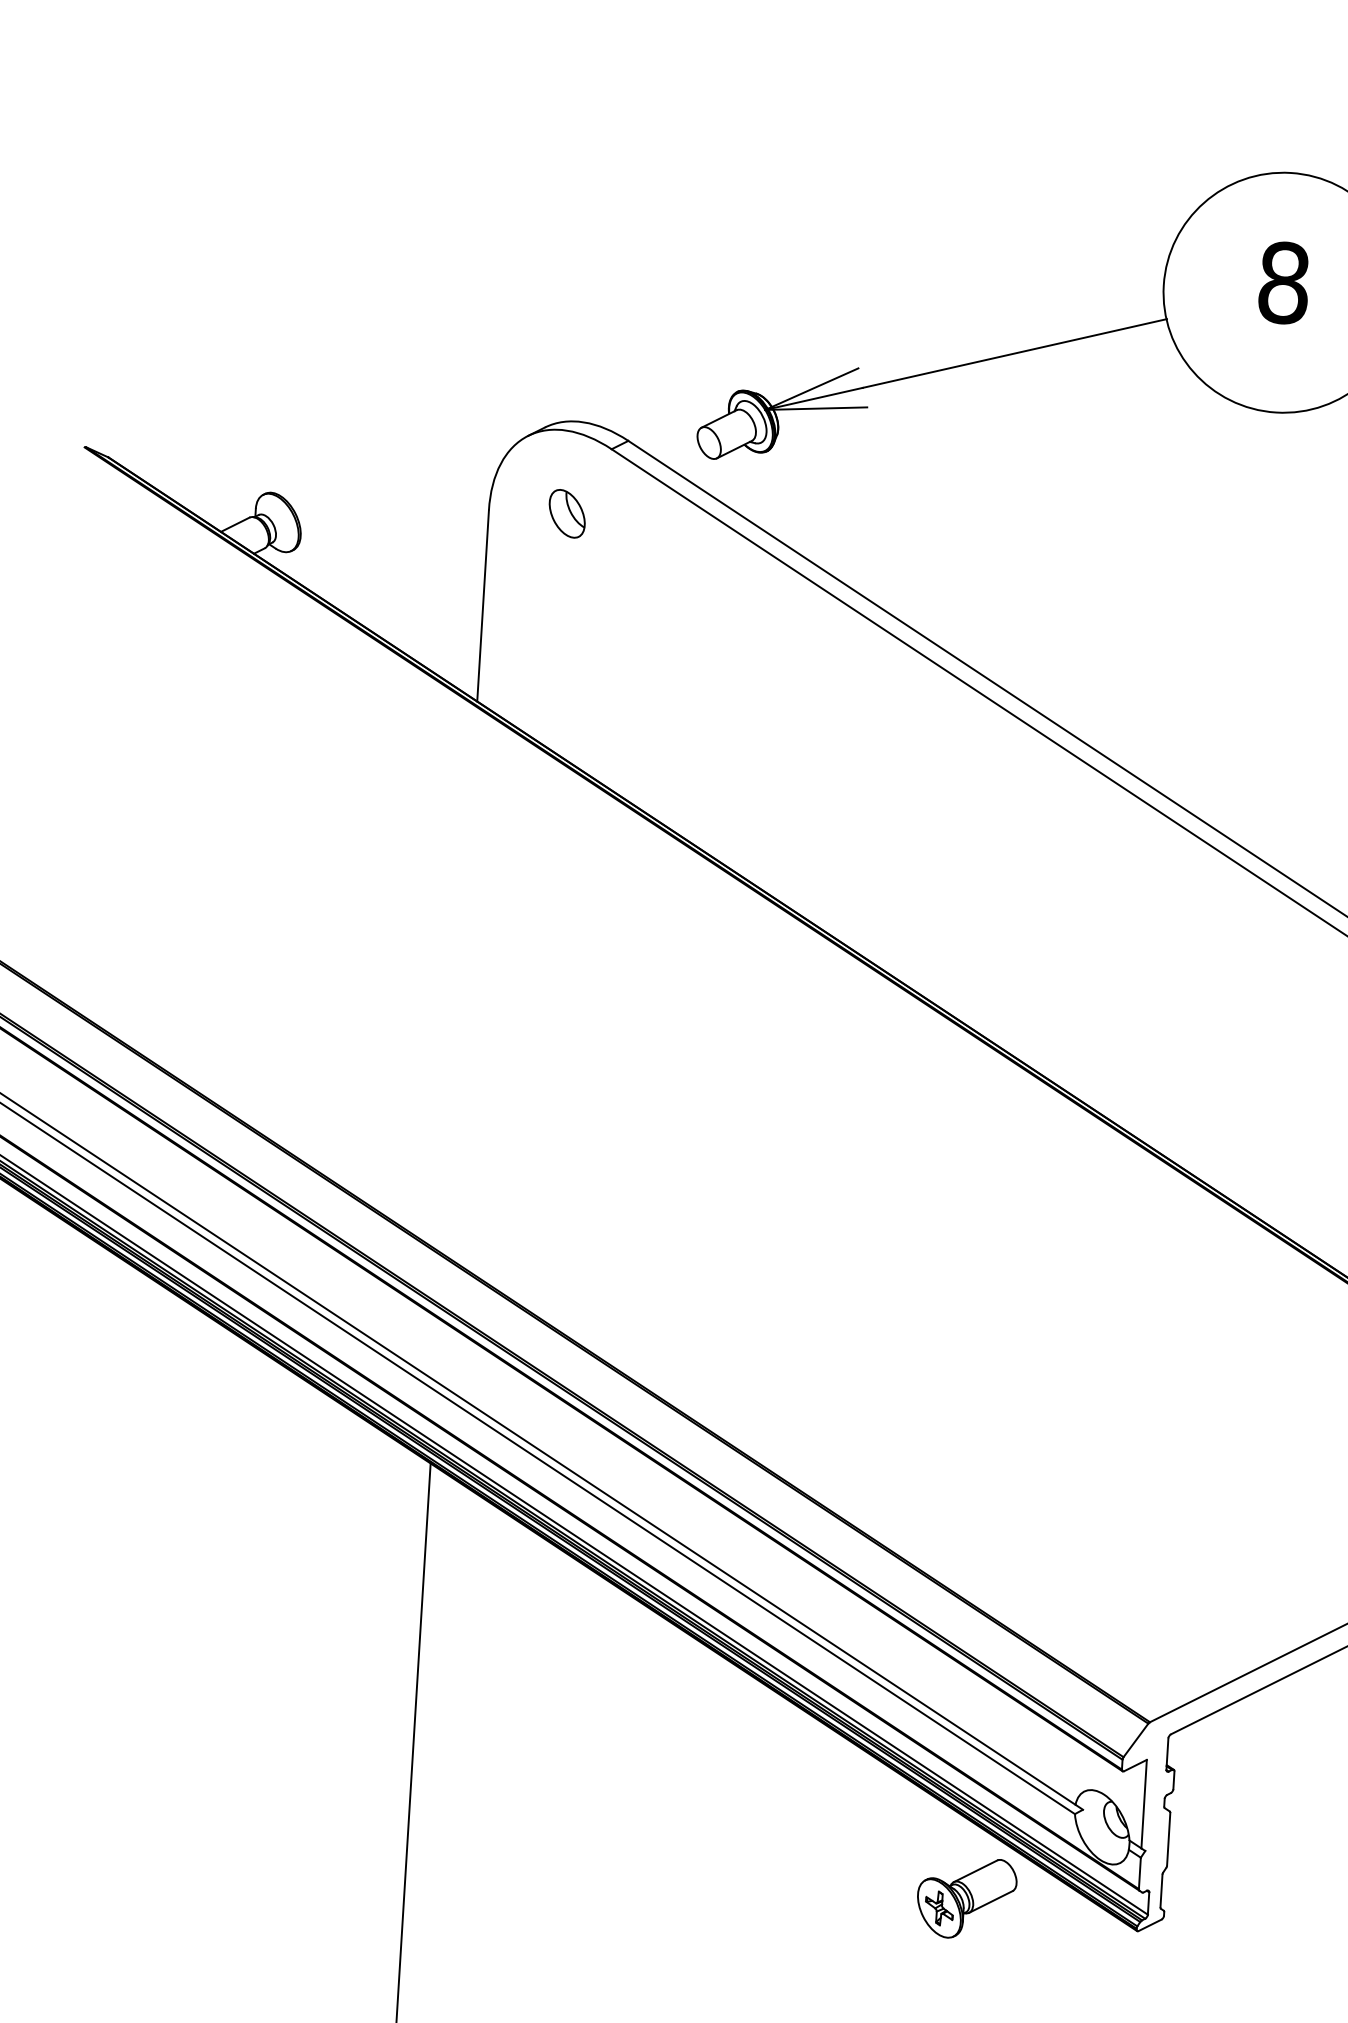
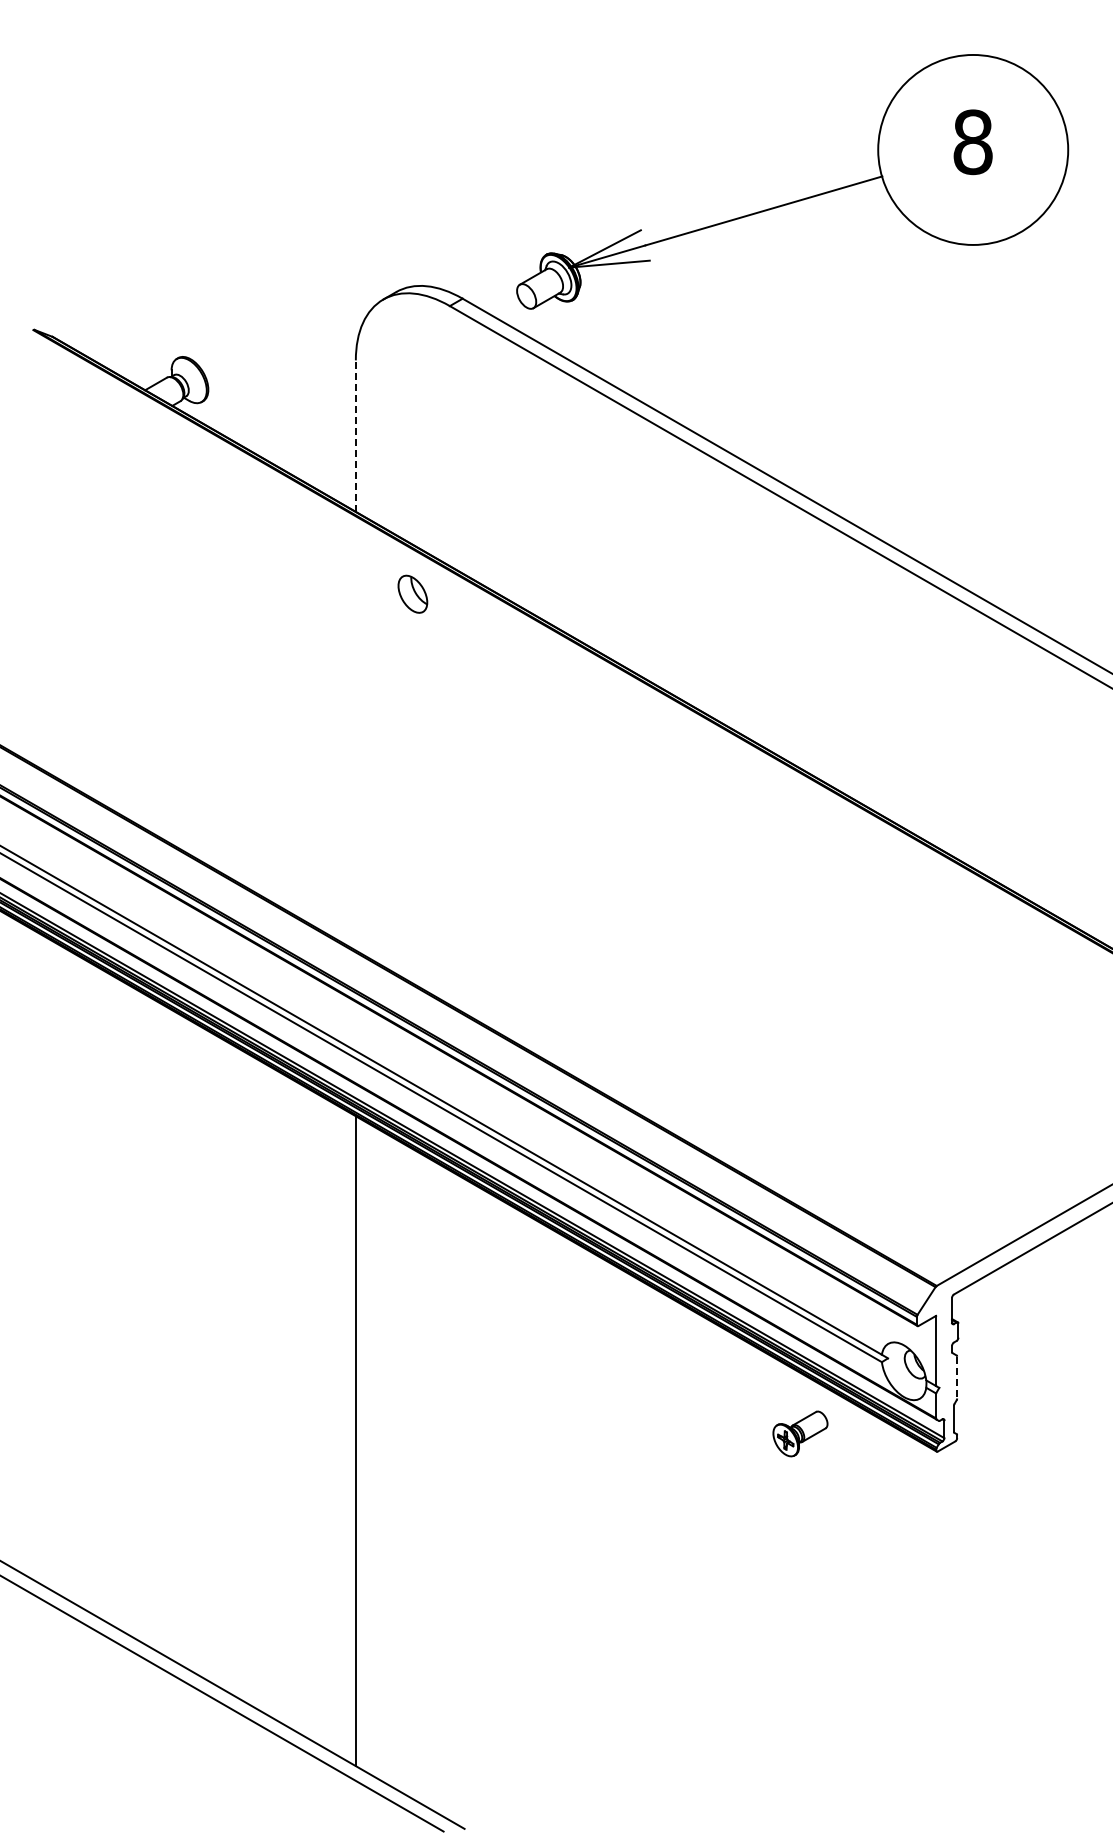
part: (566, 512) -> (412, 593), moved
line: (482, 606) -> (355, 436), solid -> dashed
line: (1169, 1839) -> (957, 1377), solid -> dashed
part: (966, 1897) -> (800, 1433), size x0.7

